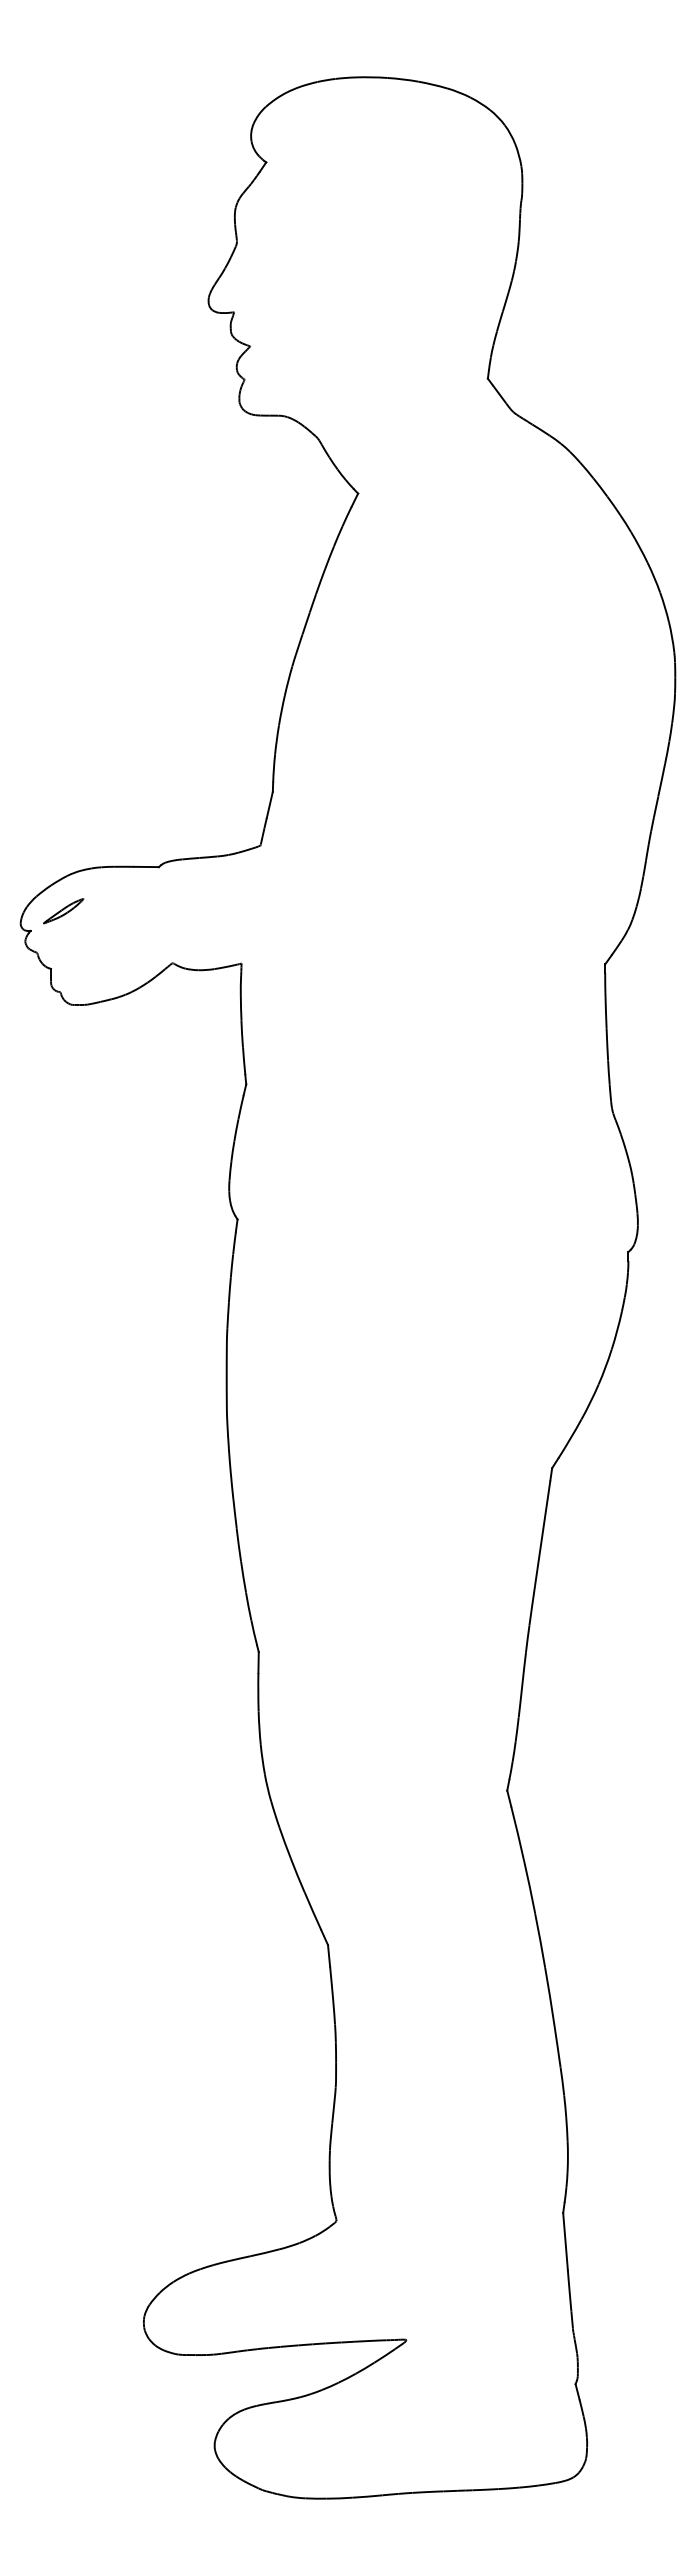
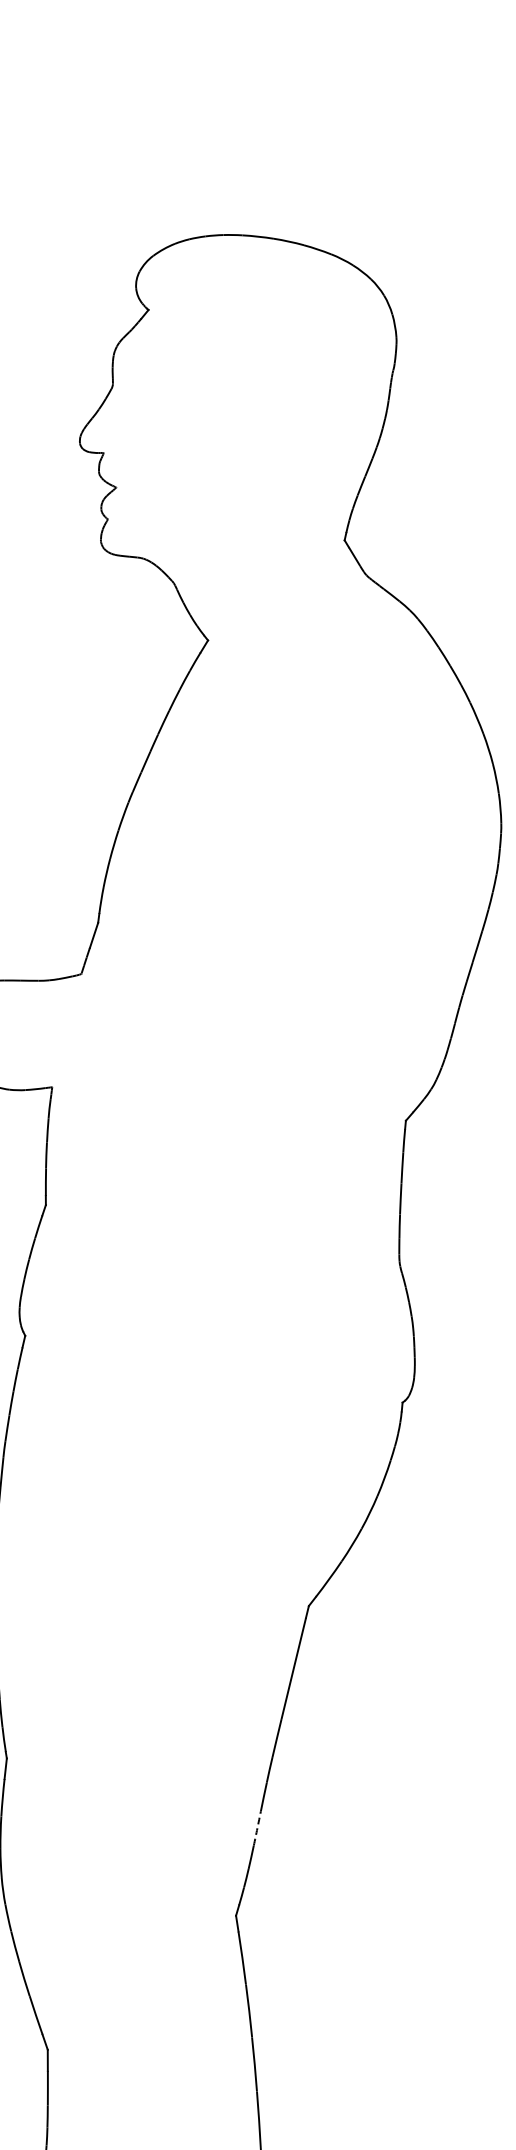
arc: (520, 1699) -> (257, 1828), solid -> dashed

